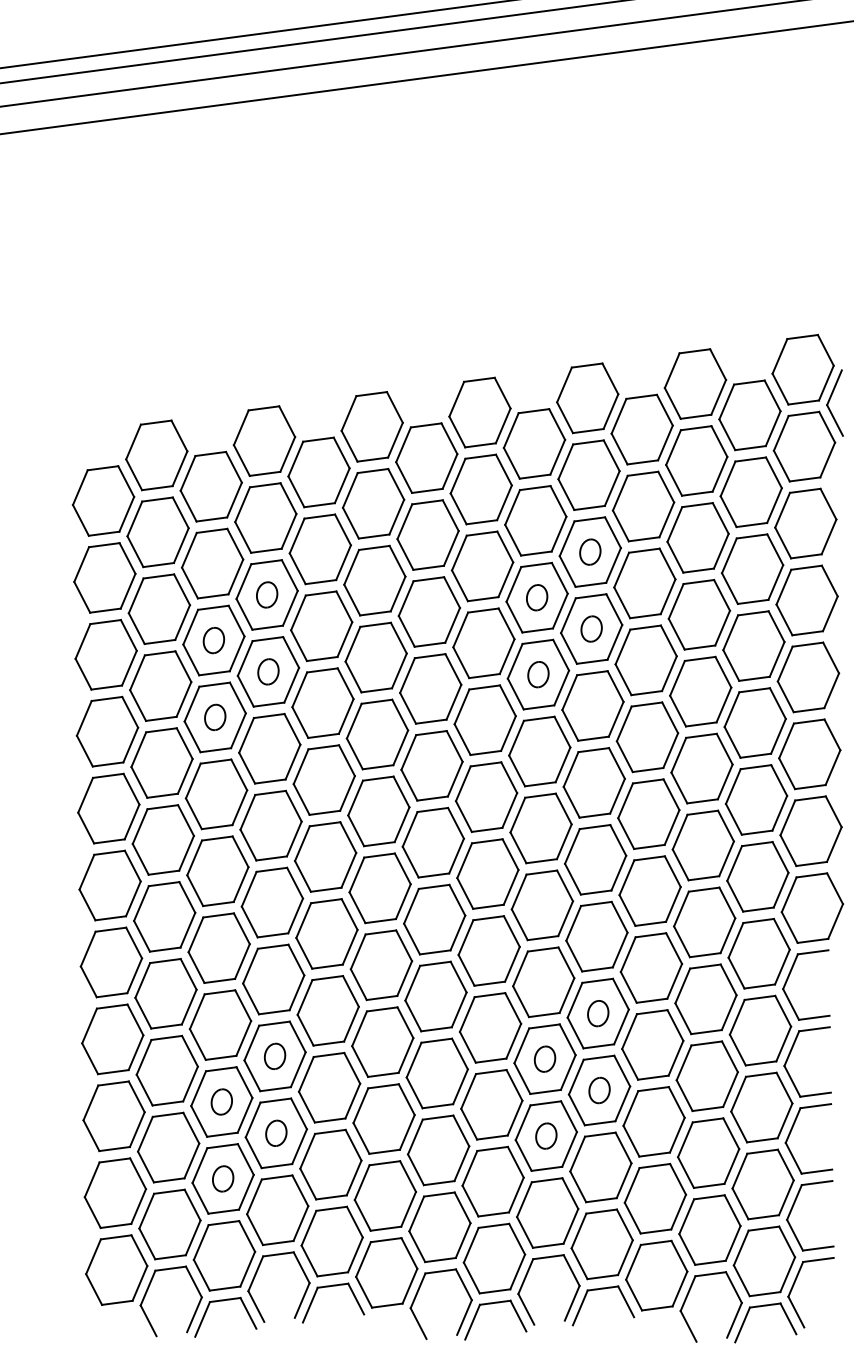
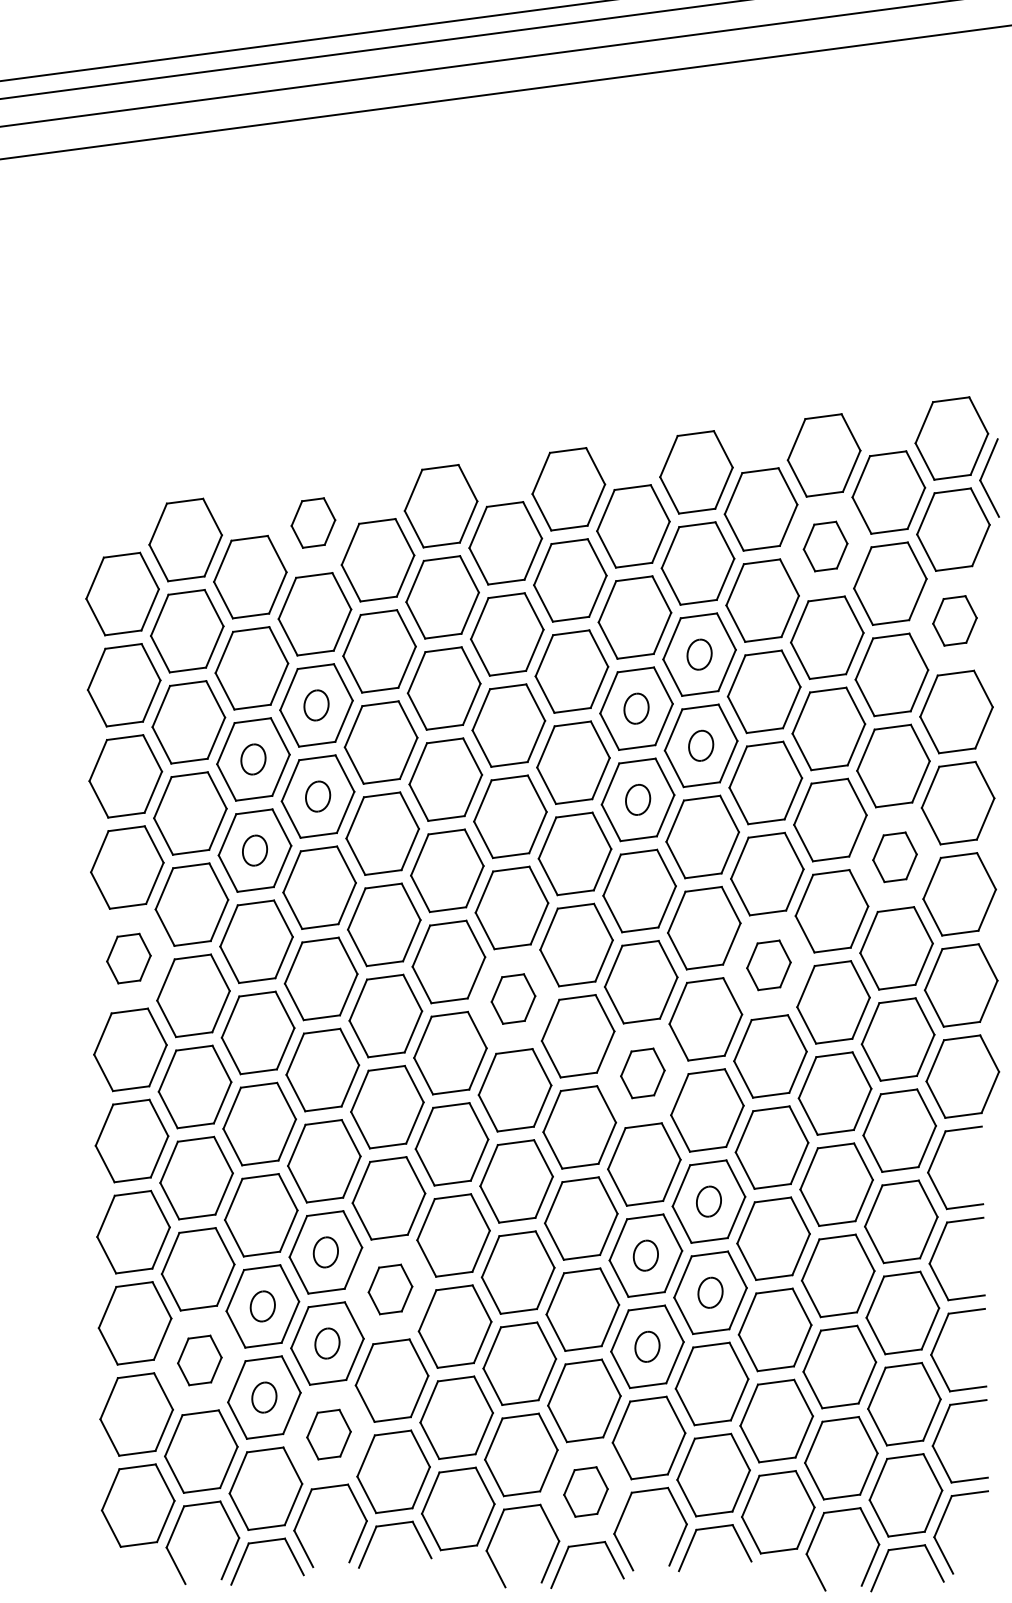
part: (264, 440) -> (313, 522), size x0.6
part: (696, 460) -> (825, 546), size x0.6
part: (805, 523) -> (954, 620), size x0.6
part: (754, 723) -> (894, 857), size x0.6
part: (108, 808) -> (128, 958), size x0.6
part: (648, 814) -> (768, 965), size x0.6
part: (433, 842) -> (513, 998), size x0.6
part: (542, 905) -> (642, 1073), size x0.6
part: (329, 1087) -> (390, 1289), size x0.6
part: (168, 1147) -> (199, 1360), size x0.6
part: (277, 1210) -> (328, 1434), size x0.6
part: (494, 1258) -> (585, 1491), size x0.6

